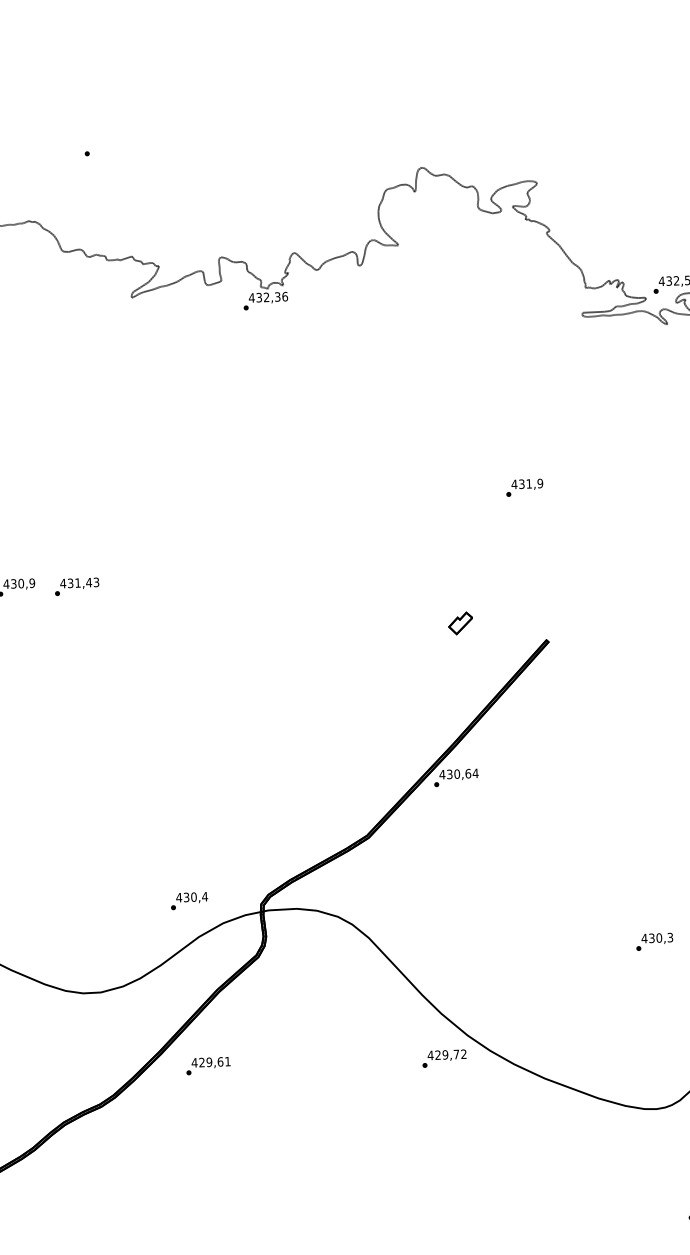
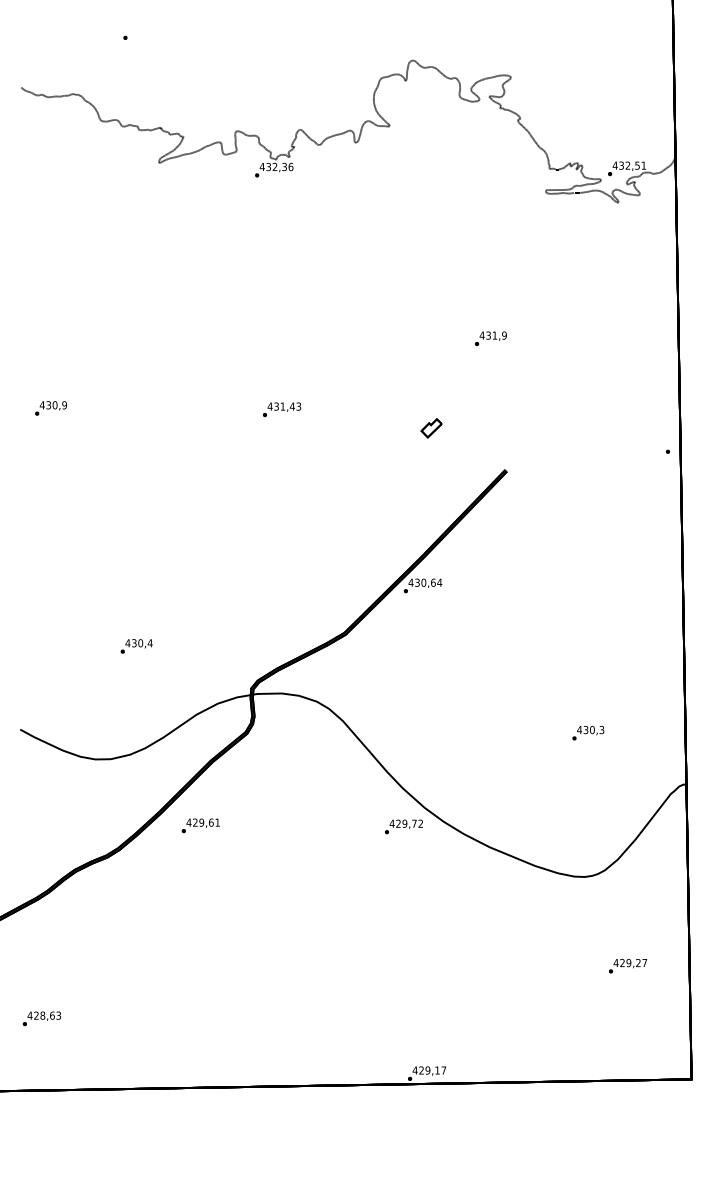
text: (77, 586) -> (282, 409), moved
part: (460, 623) -> (431, 428), moved
text: (189, 901) -> (136, 646), moved

